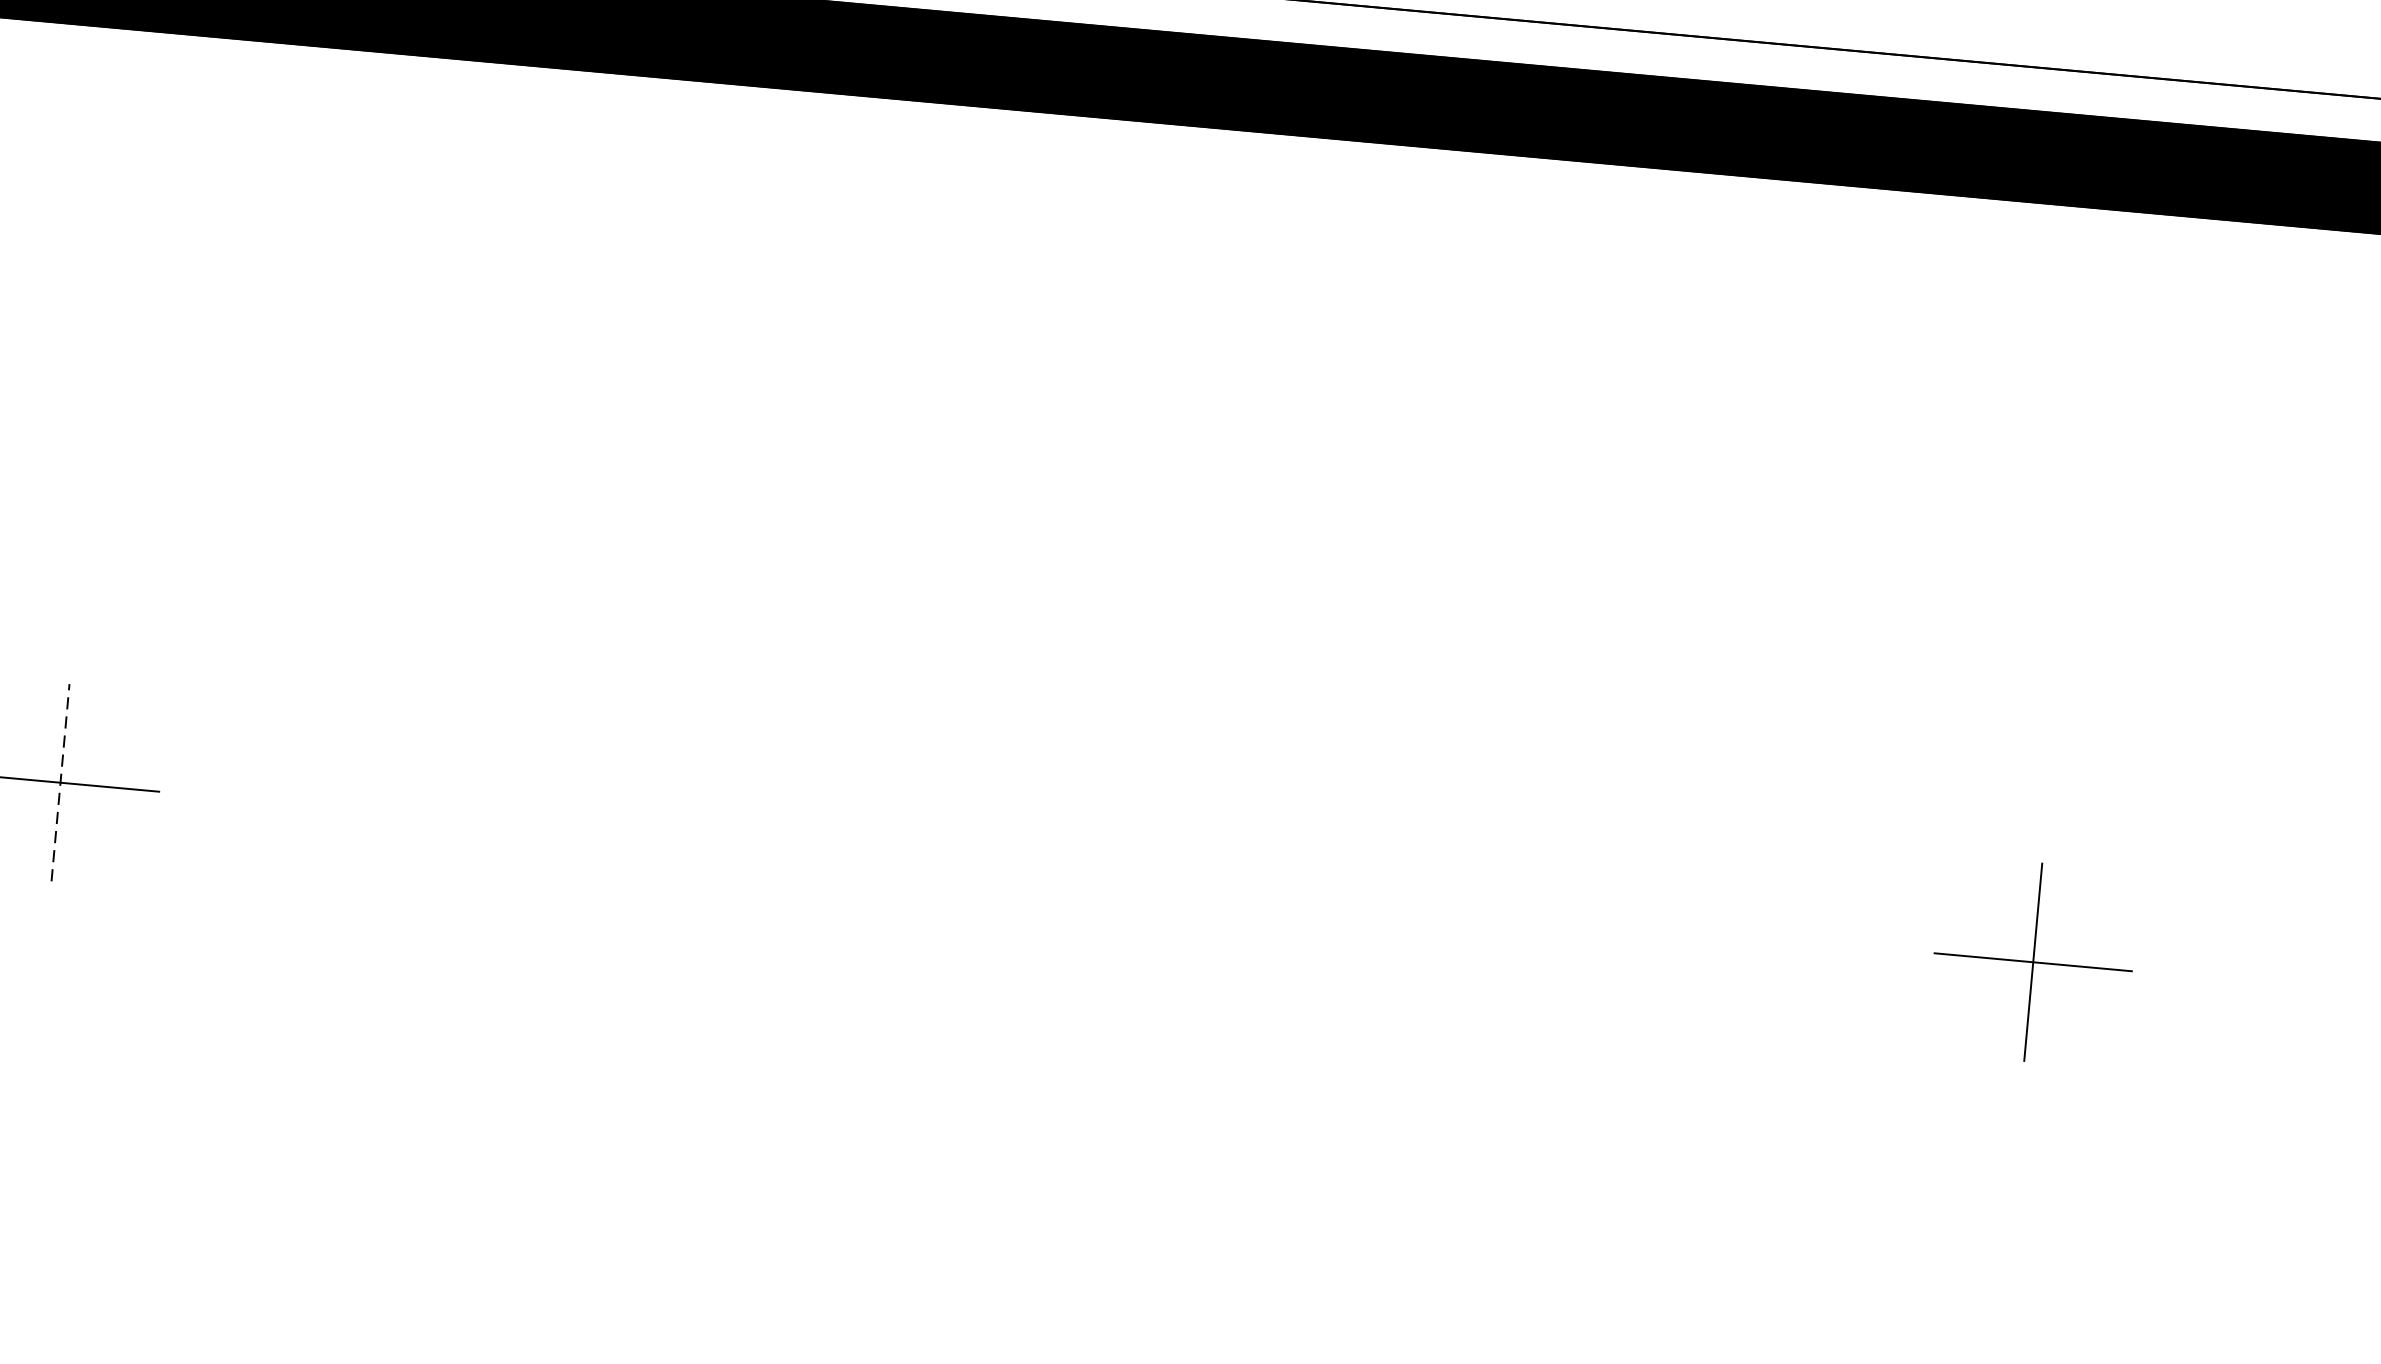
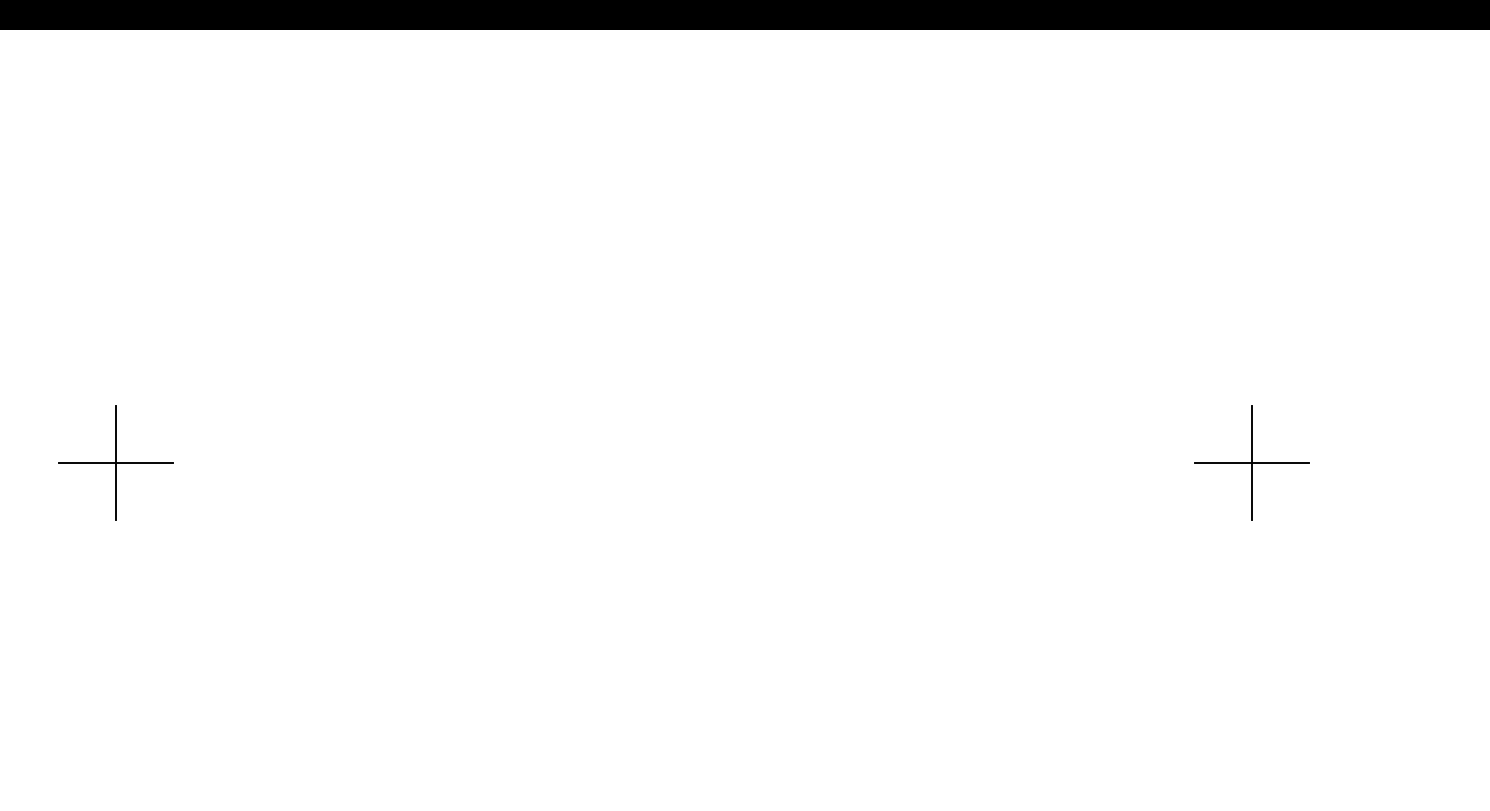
line: (61, 782) -> (116, 462), dashed -> solid

